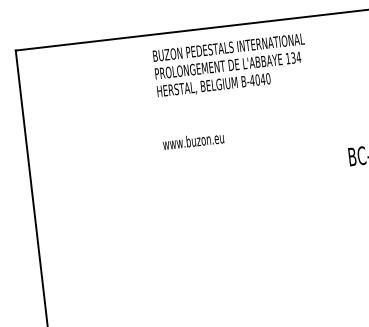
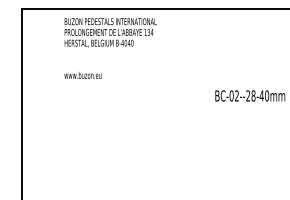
text: (233, 91) -> (110, 48), moved

